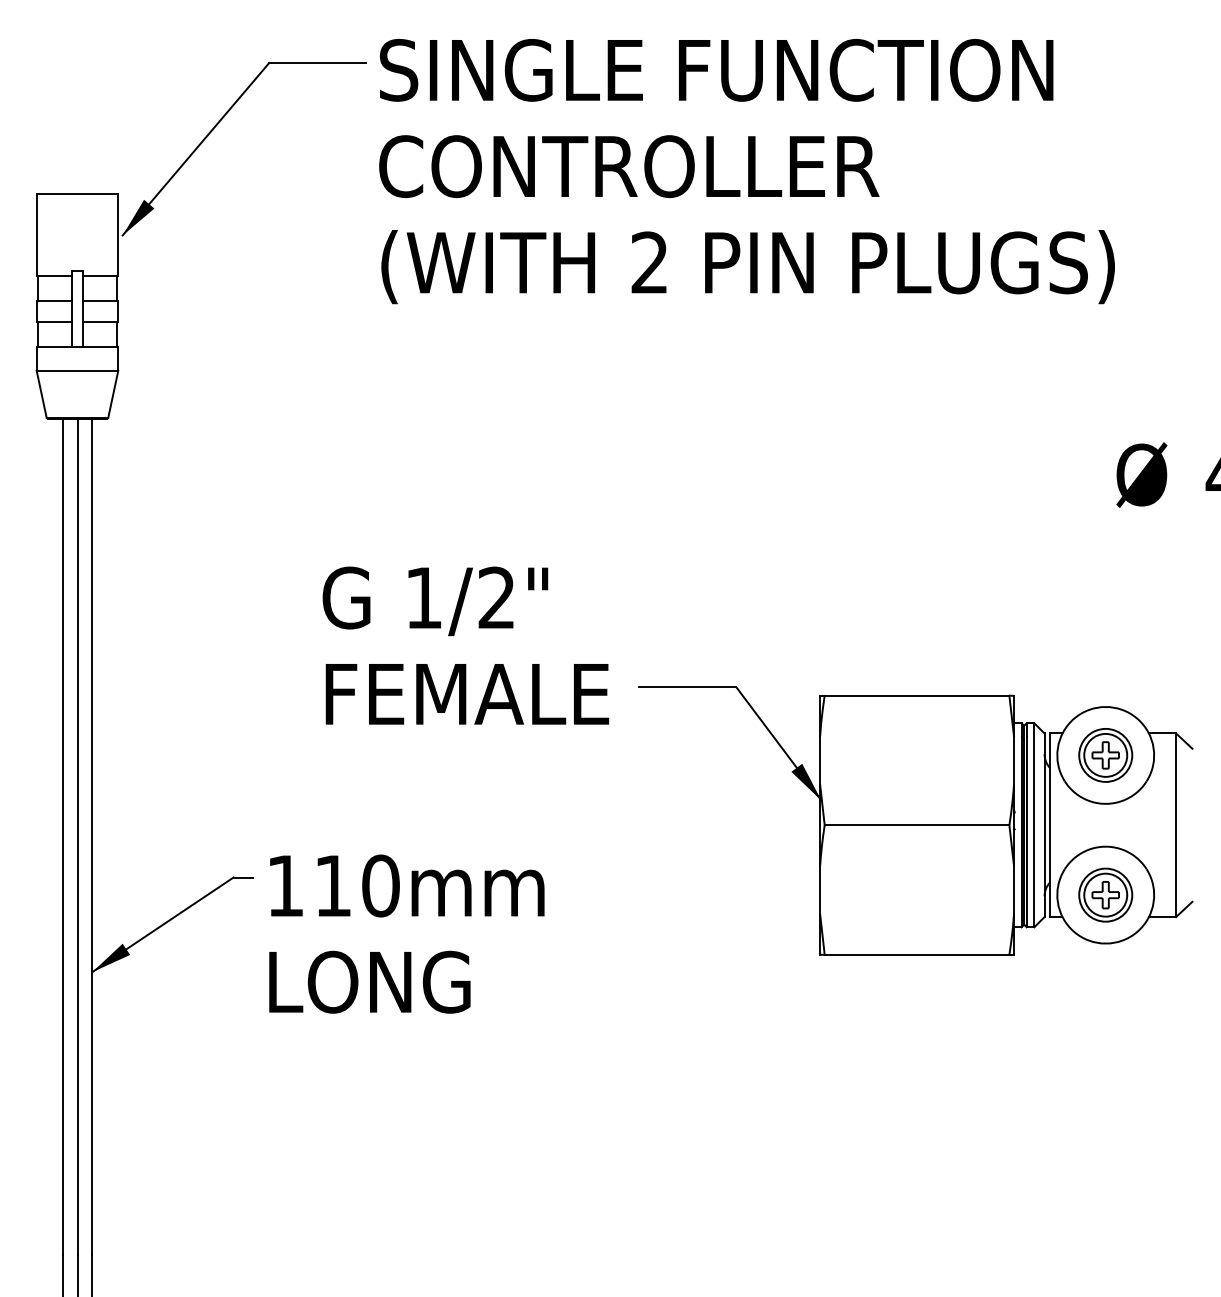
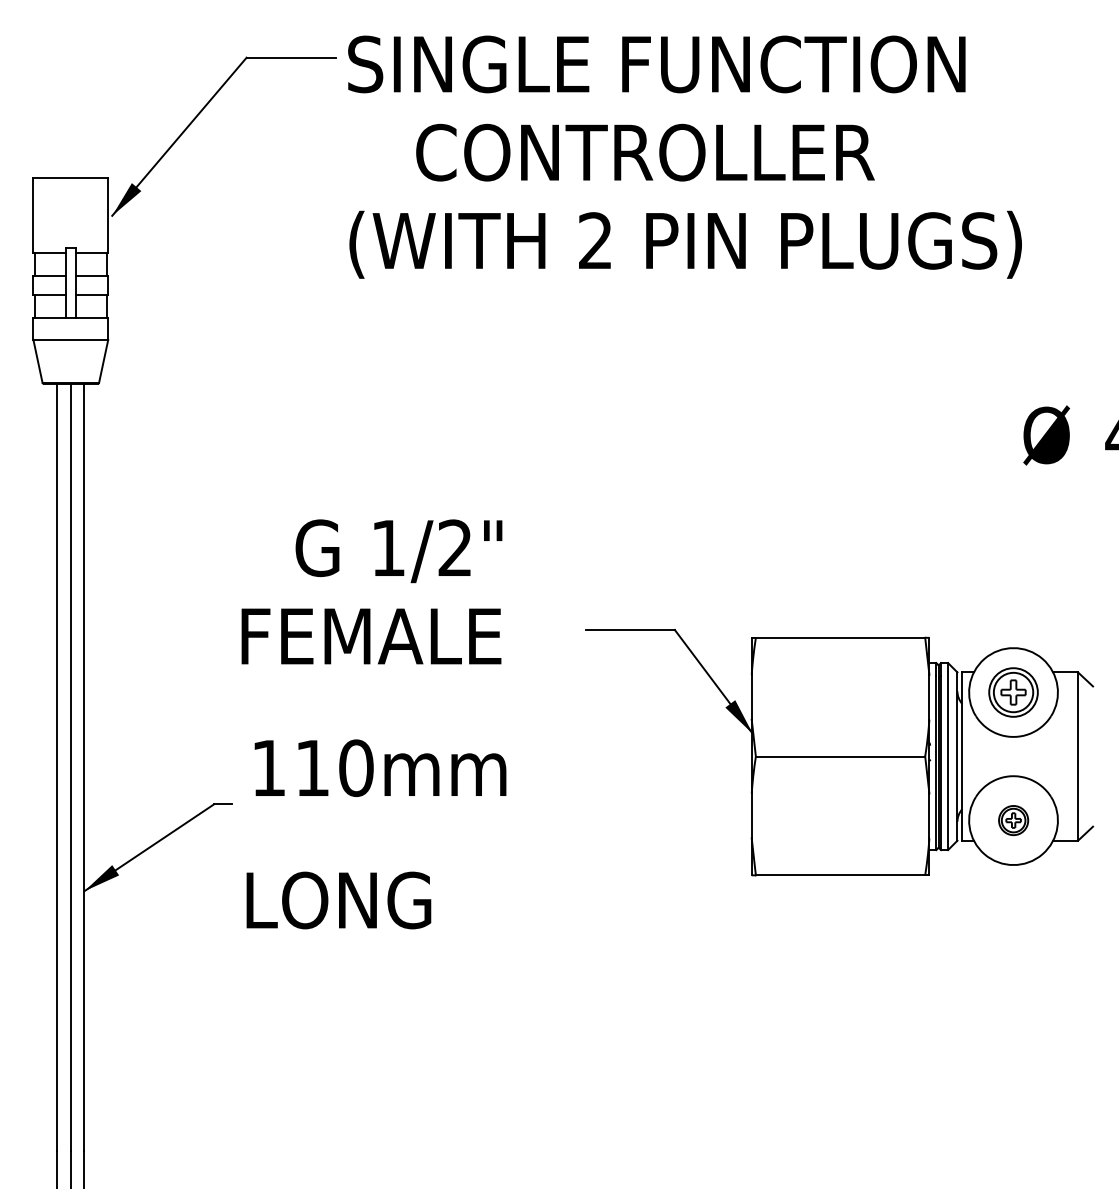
text: (629, 166) -> (645, 152), moved
text: (467, 694) -> (371, 636), moved
text: (407, 885) -> (380, 767), moved
part: (1105, 894) -> (1013, 820), size x0.6

